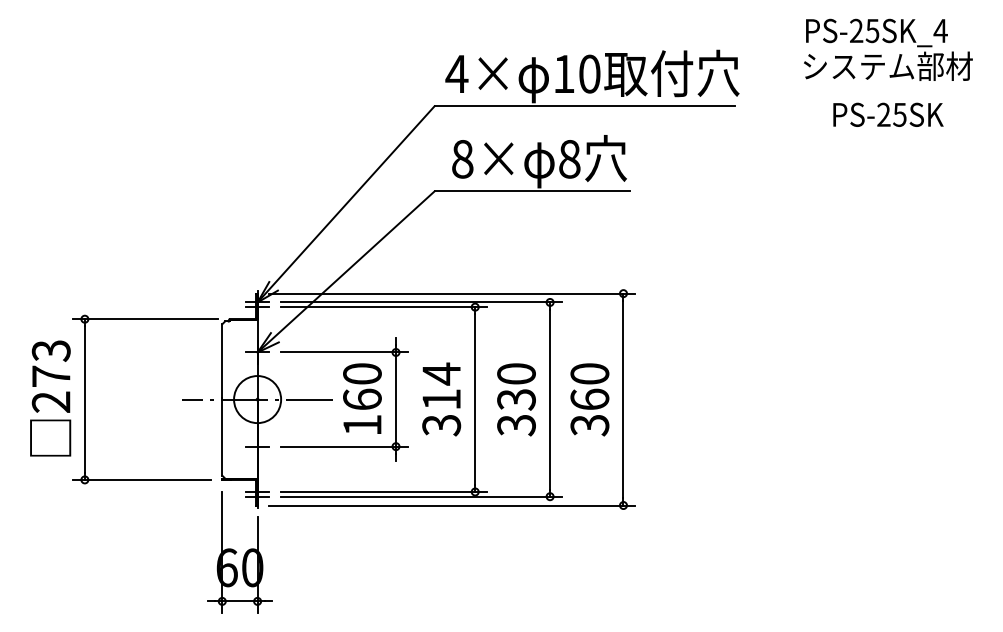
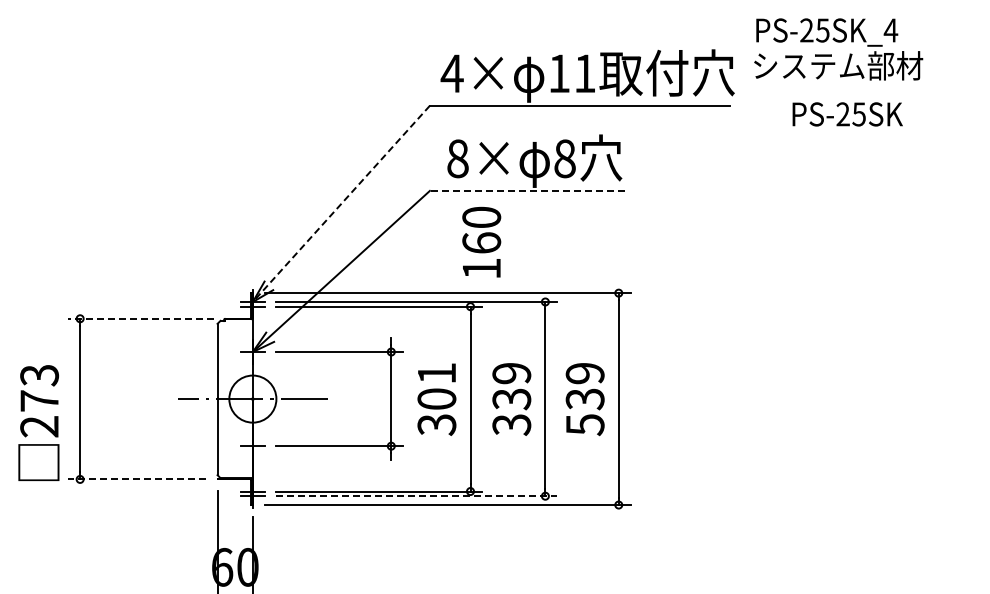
text: (888, 49) -> (838, 49), moved
text: (589, 73) -> (584, 73), 10 -> 11
text: (888, 114) -> (847, 114), moved
line: (532, 191) -> (527, 191), solid -> dashed
line: (345, 204) -> (340, 204), solid -> dashed
line: (145, 319) -> (140, 319), solid -> dashed
text: (516, 373) -> (511, 373), 330 -> 339
text: (441, 385) -> (436, 385), 314 -> 301
text: (50, 398) -> (38, 423), moved
text: (362, 398) -> (481, 242), moved
text: (589, 399) -> (584, 399), 360 -> 539
line: (141, 479) -> (136, 479), solid -> dashed
line: (422, 496) -> (417, 496), solid -> dashed

